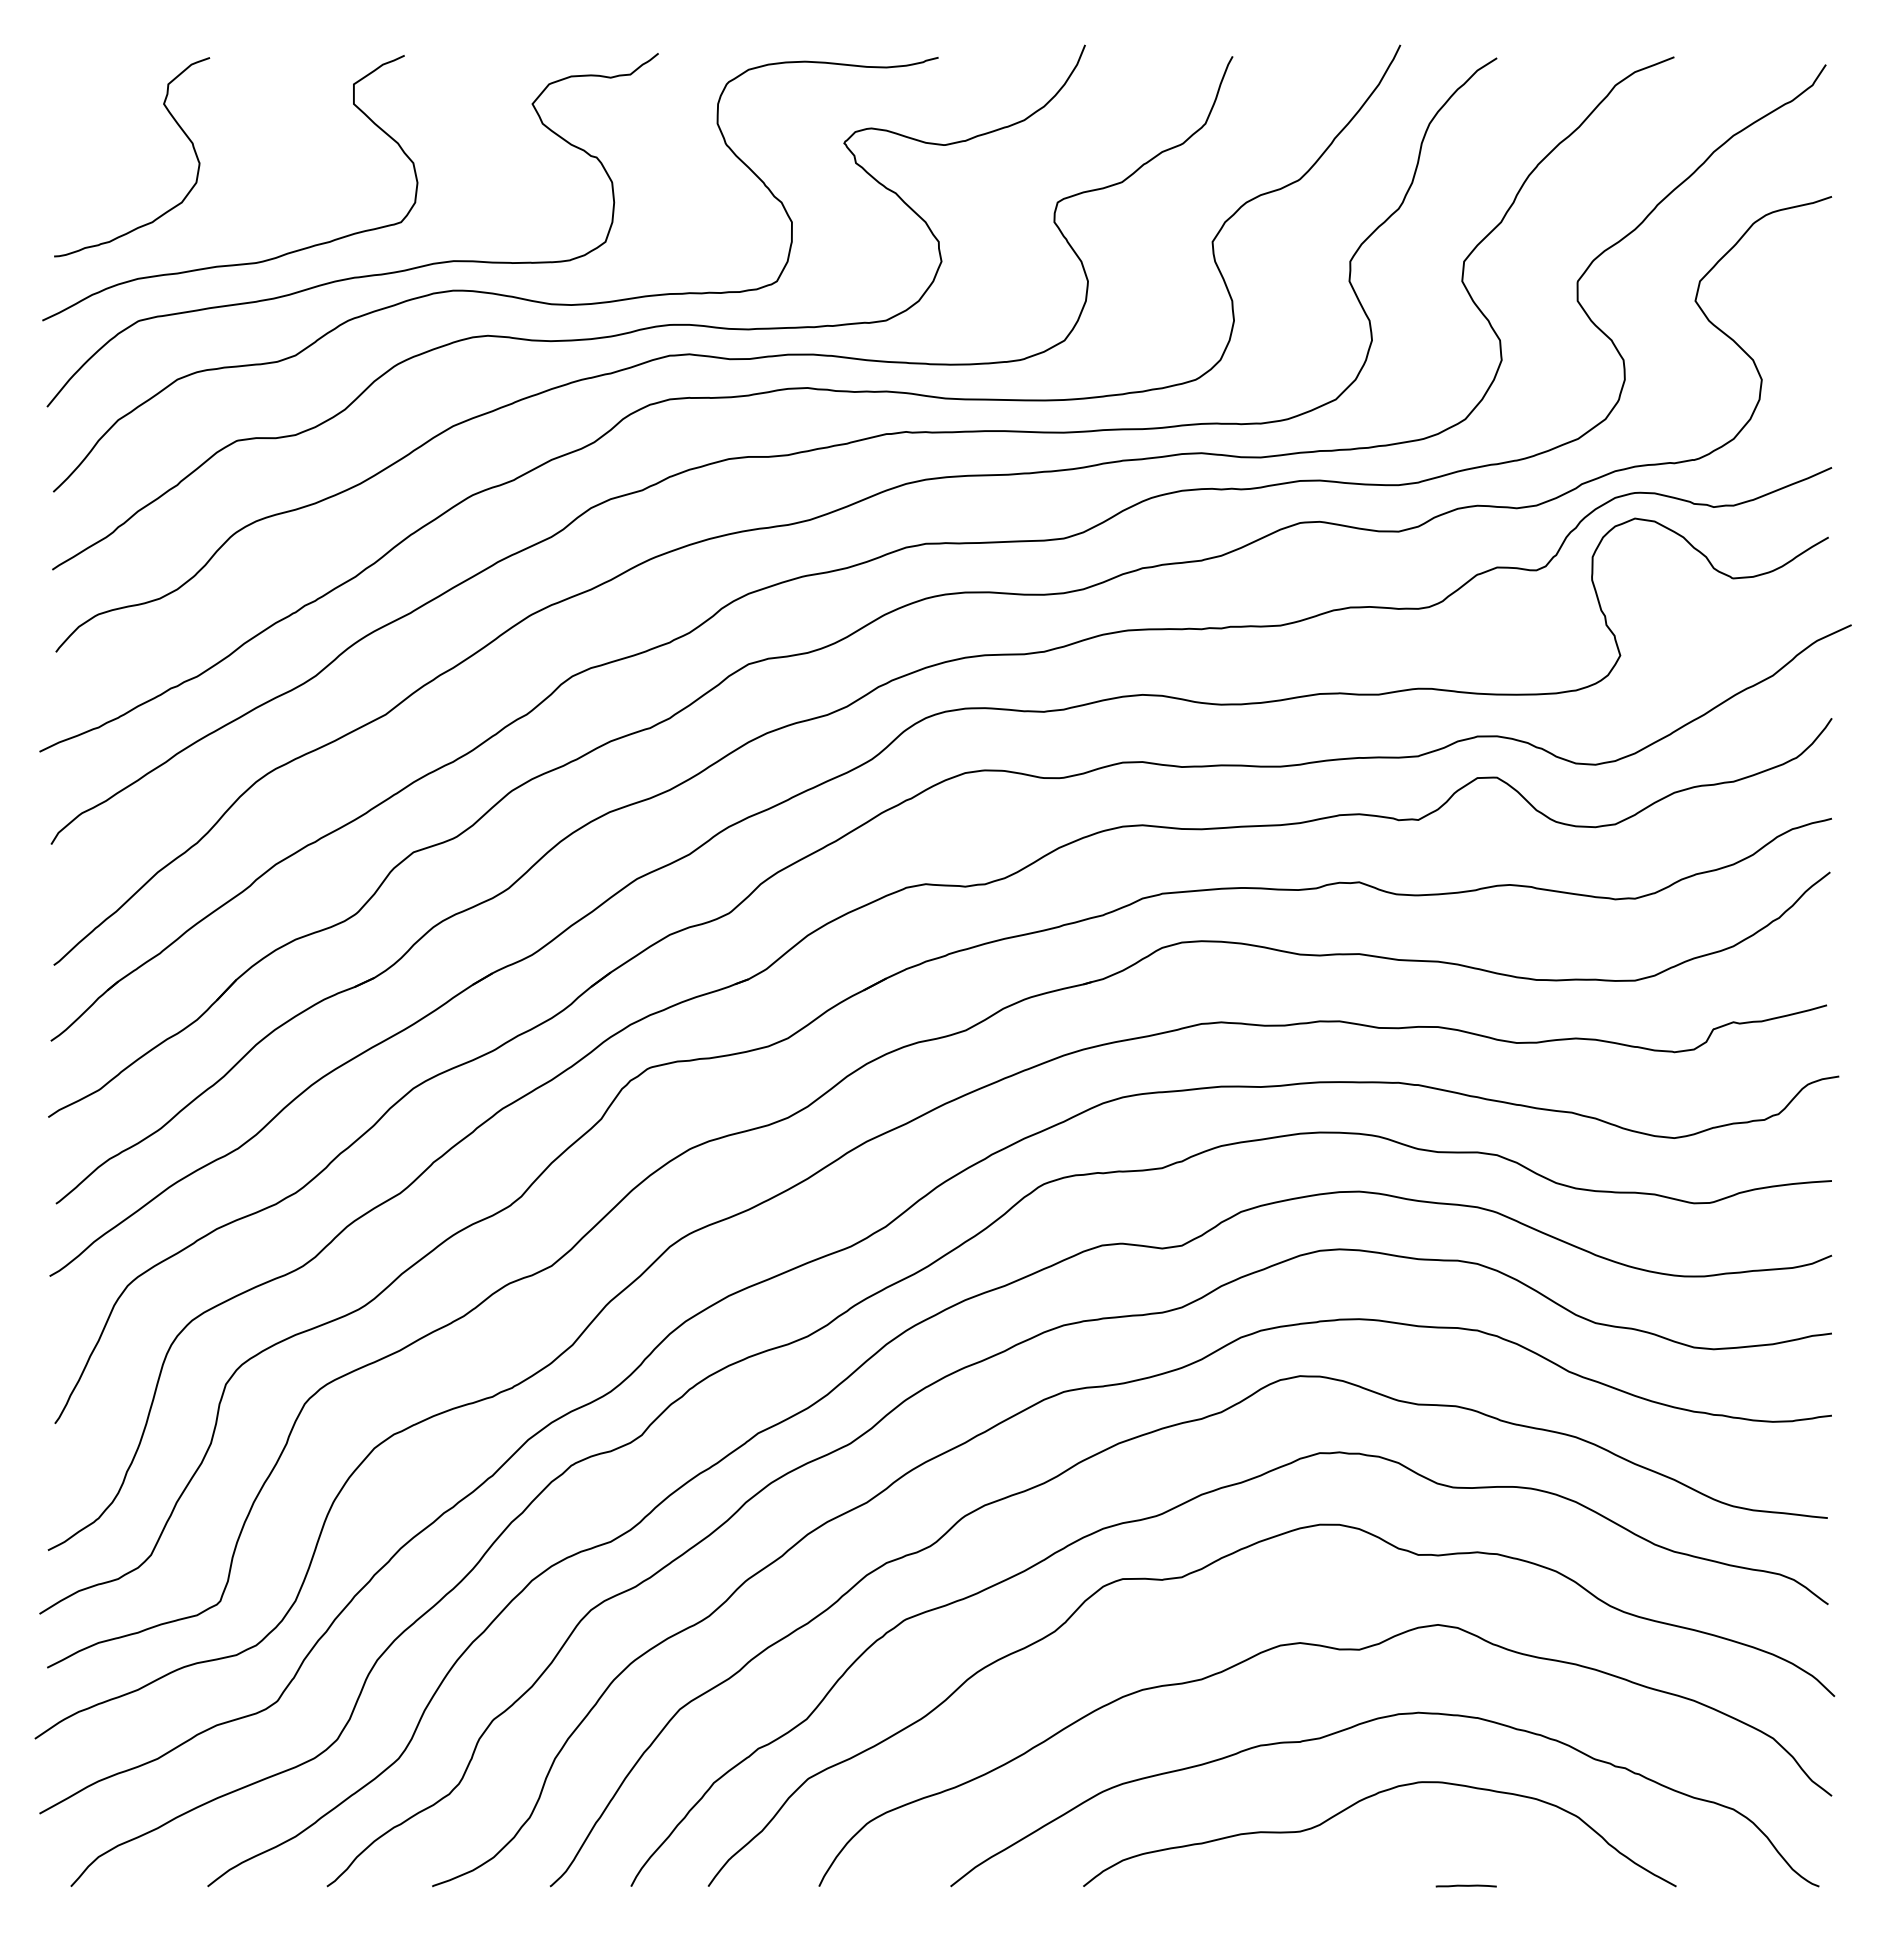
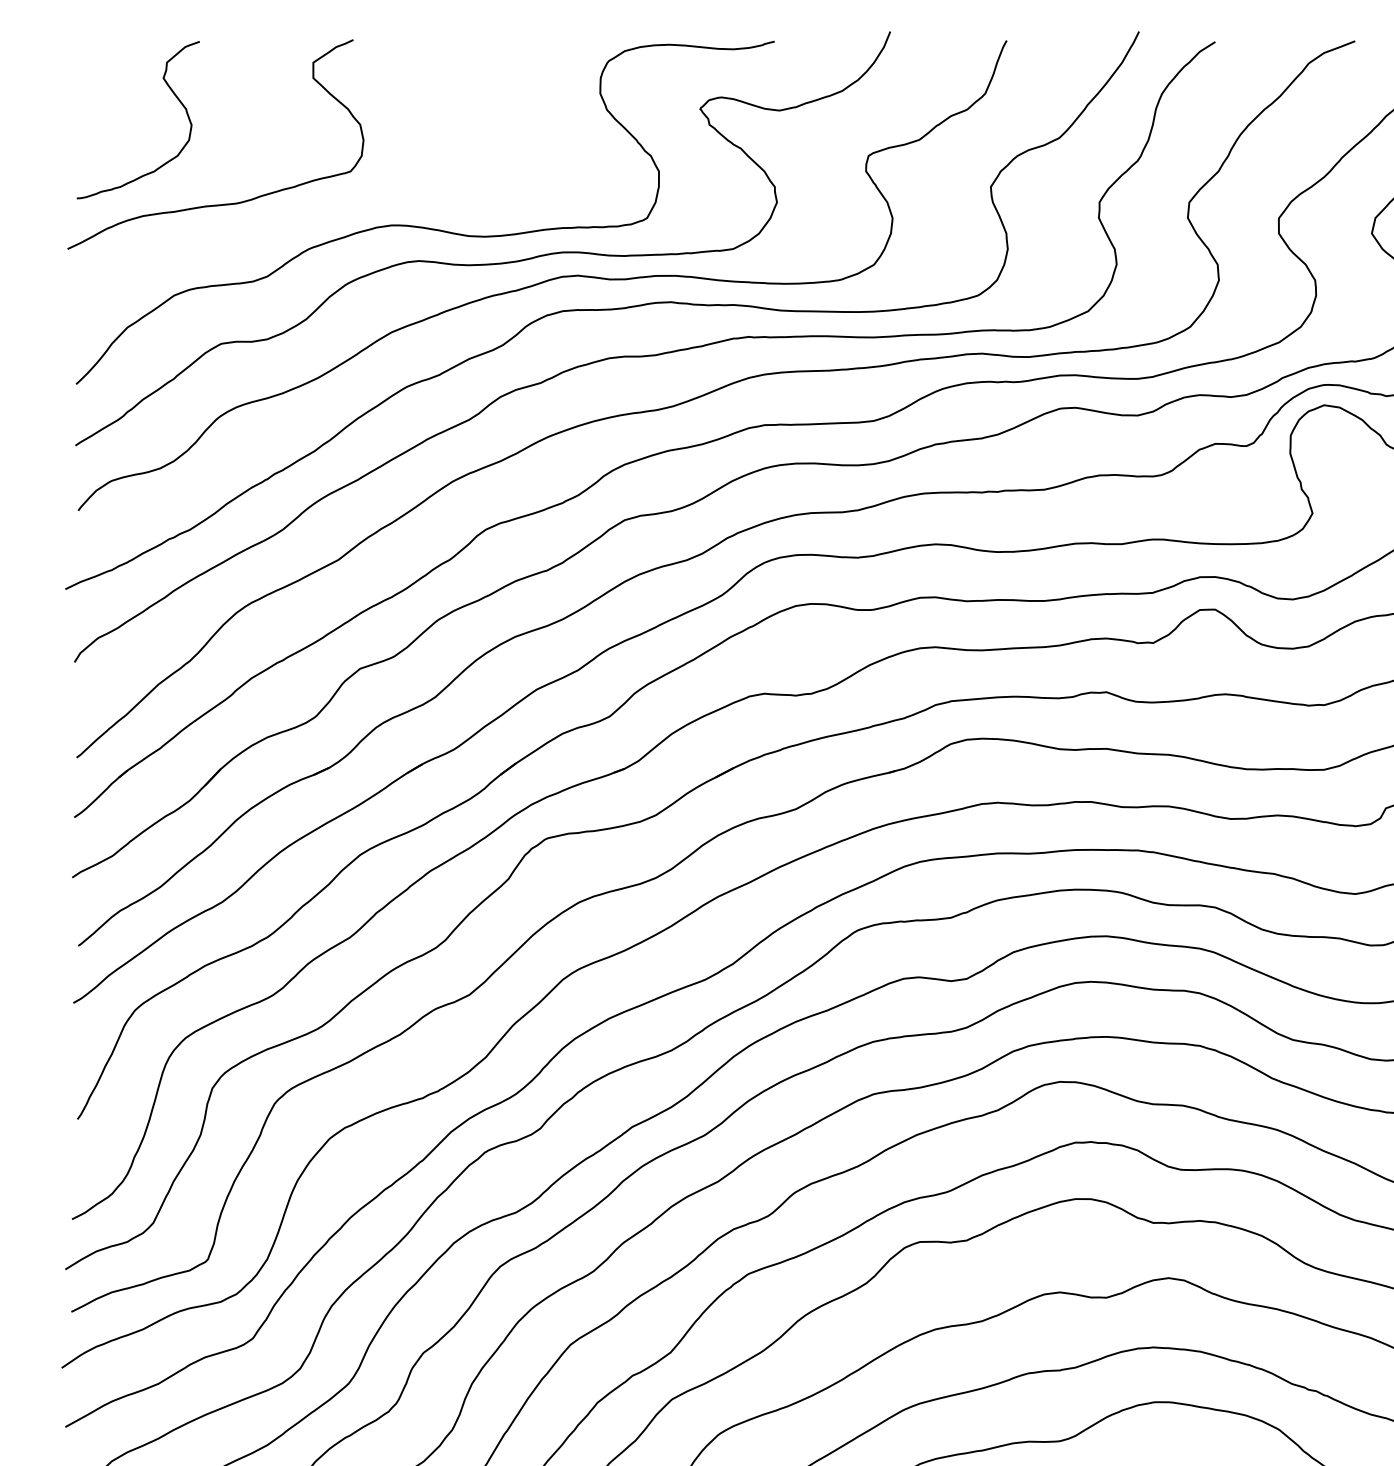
curve: (354, 276) -> (313, 214), removed

